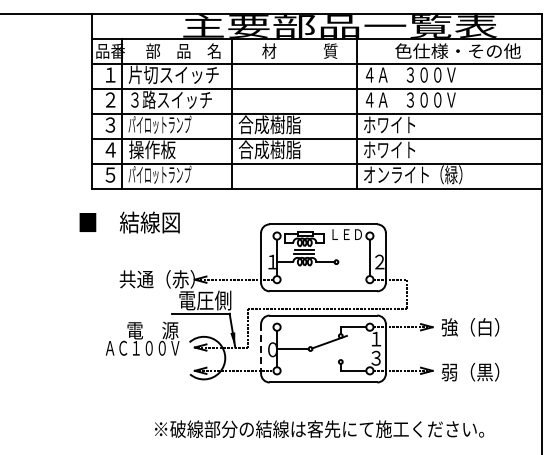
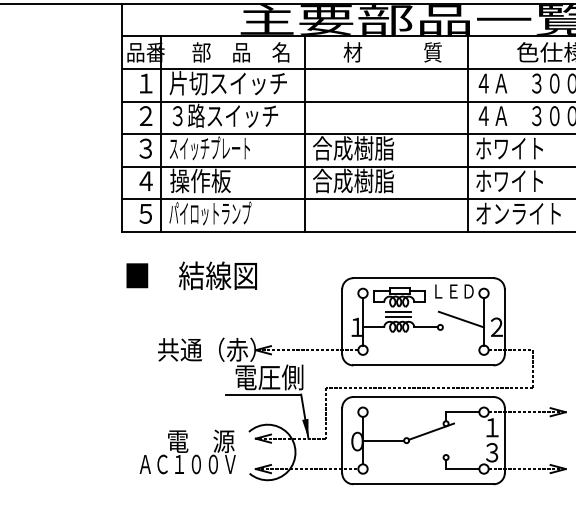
text: (159, 124) -> (209, 147), パイロットランプ -> スイッチプレート
text: (129, 222) -> (191, 275), moved
line: (352, 256) -> (461, 320), added
text: (142, 338) -> (187, 451), moved
line: (261, 349) -> (342, 441), dashed -> solid

